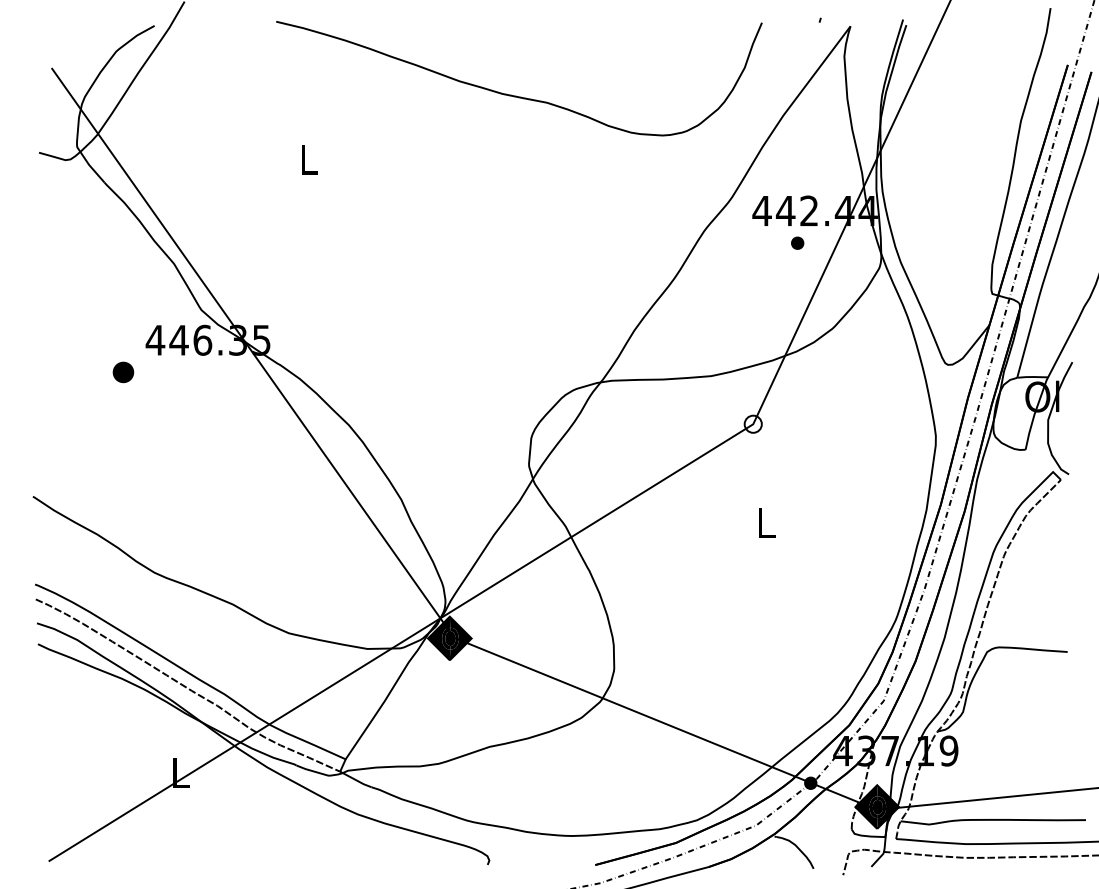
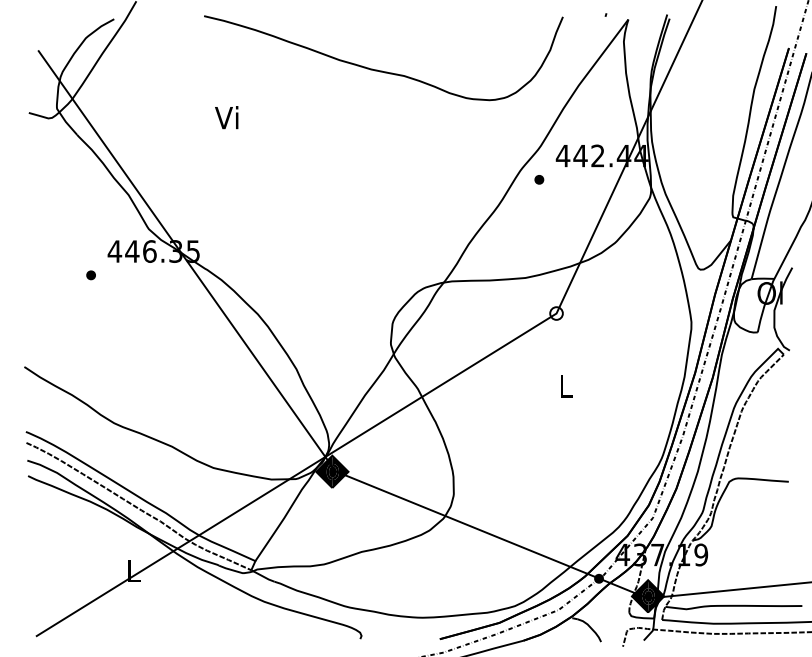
text: (306, 158) -> (226, 117), L -> Vi
part: (797, 242) -> (539, 179), moved
part: (122, 372) -> (90, 275), size x0.62

